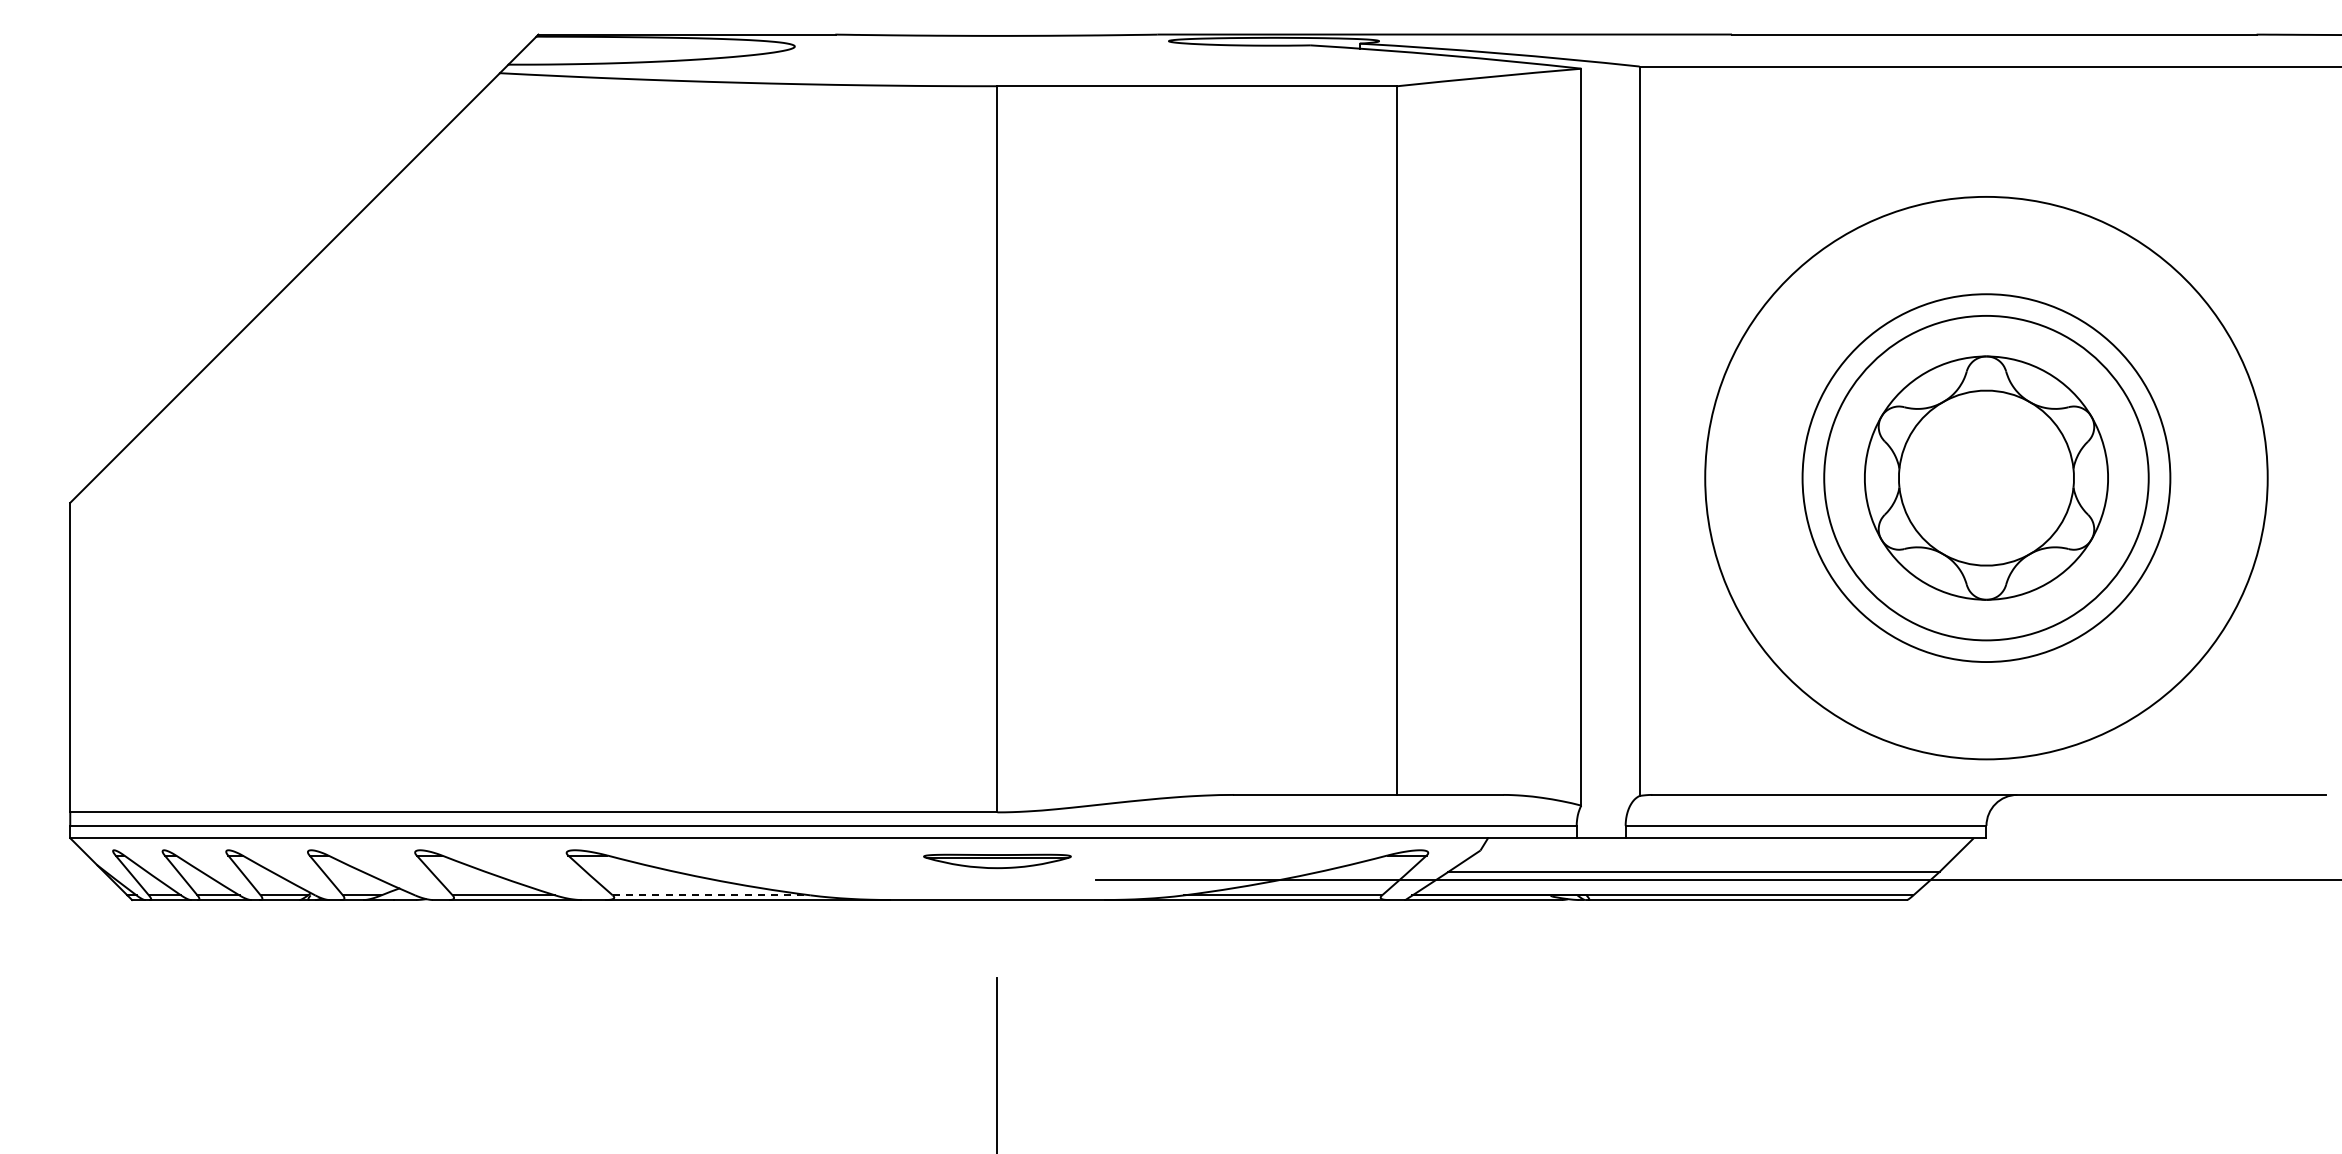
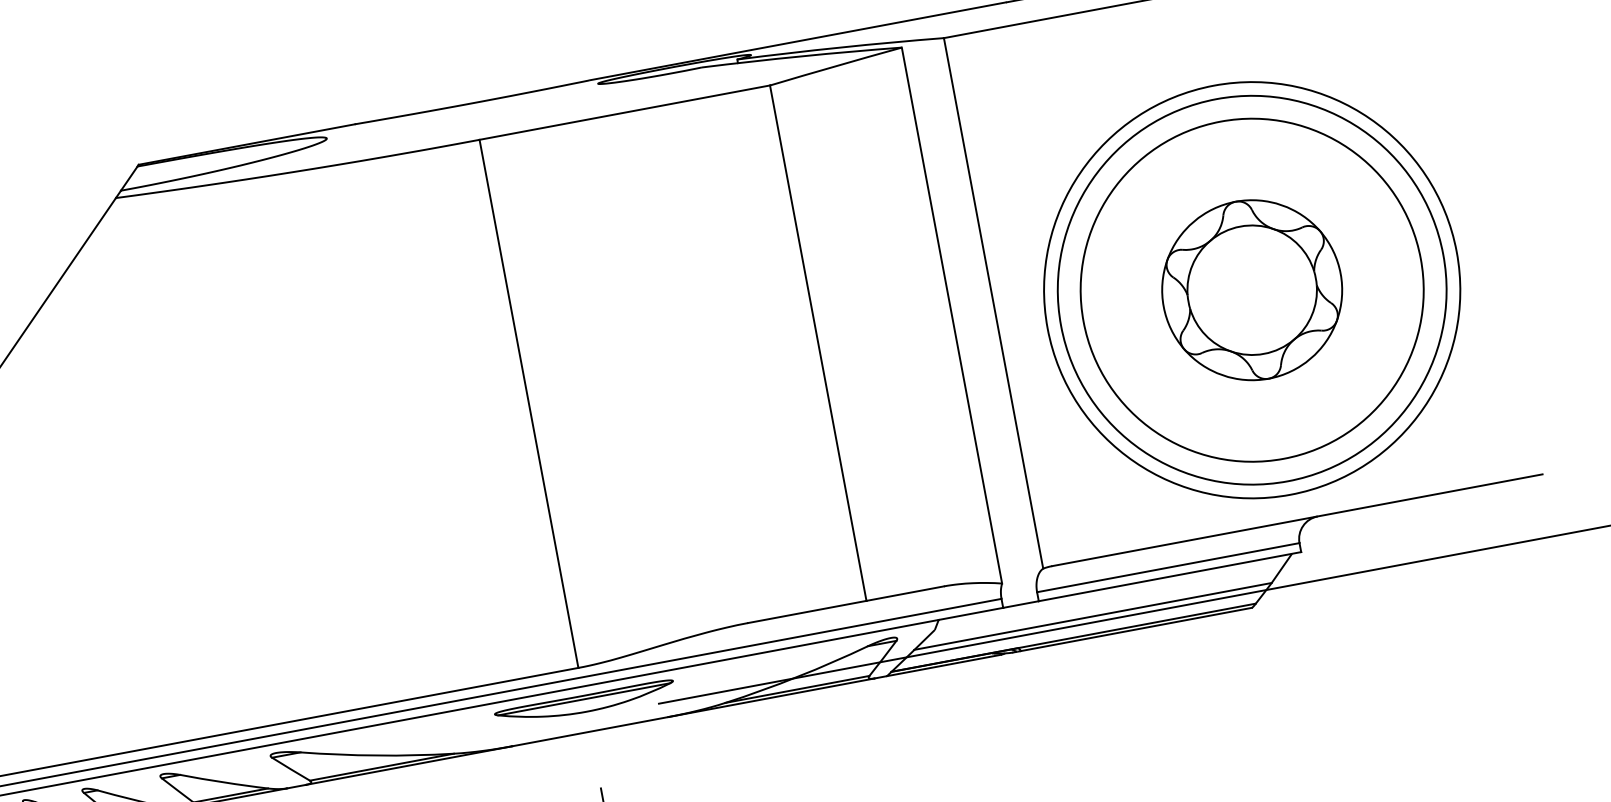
circle: (1986, 477) -> (1252, 289), size x1.43
circle: (1986, 477) -> (1252, 289), size x1.43
part: (997, 861) -> (585, 703), size x1.67
line: (711, 895) -> (381, 767), dashed -> solid

